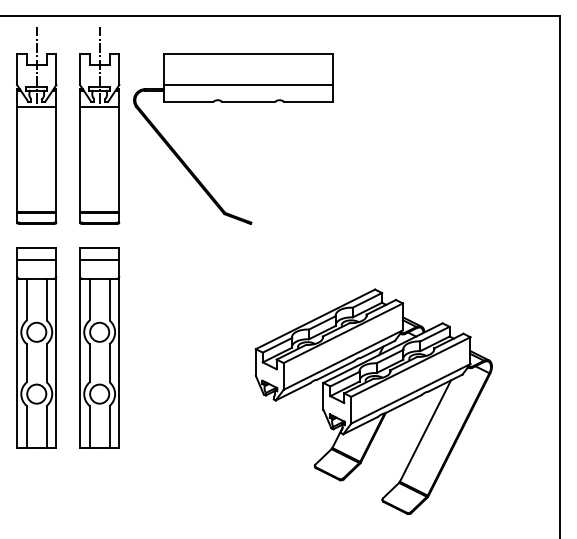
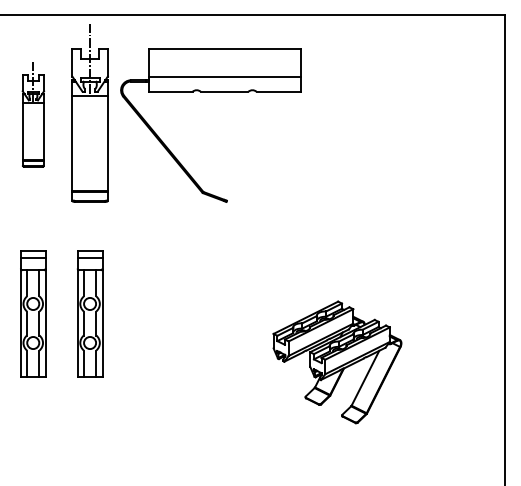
part: (36, 125) -> (33, 113), size x0.6
part: (35, 347) -> (32, 313), size x0.7
part: (98, 347) -> (89, 313), size x0.7
part: (373, 401) -> (337, 362), size x0.6

